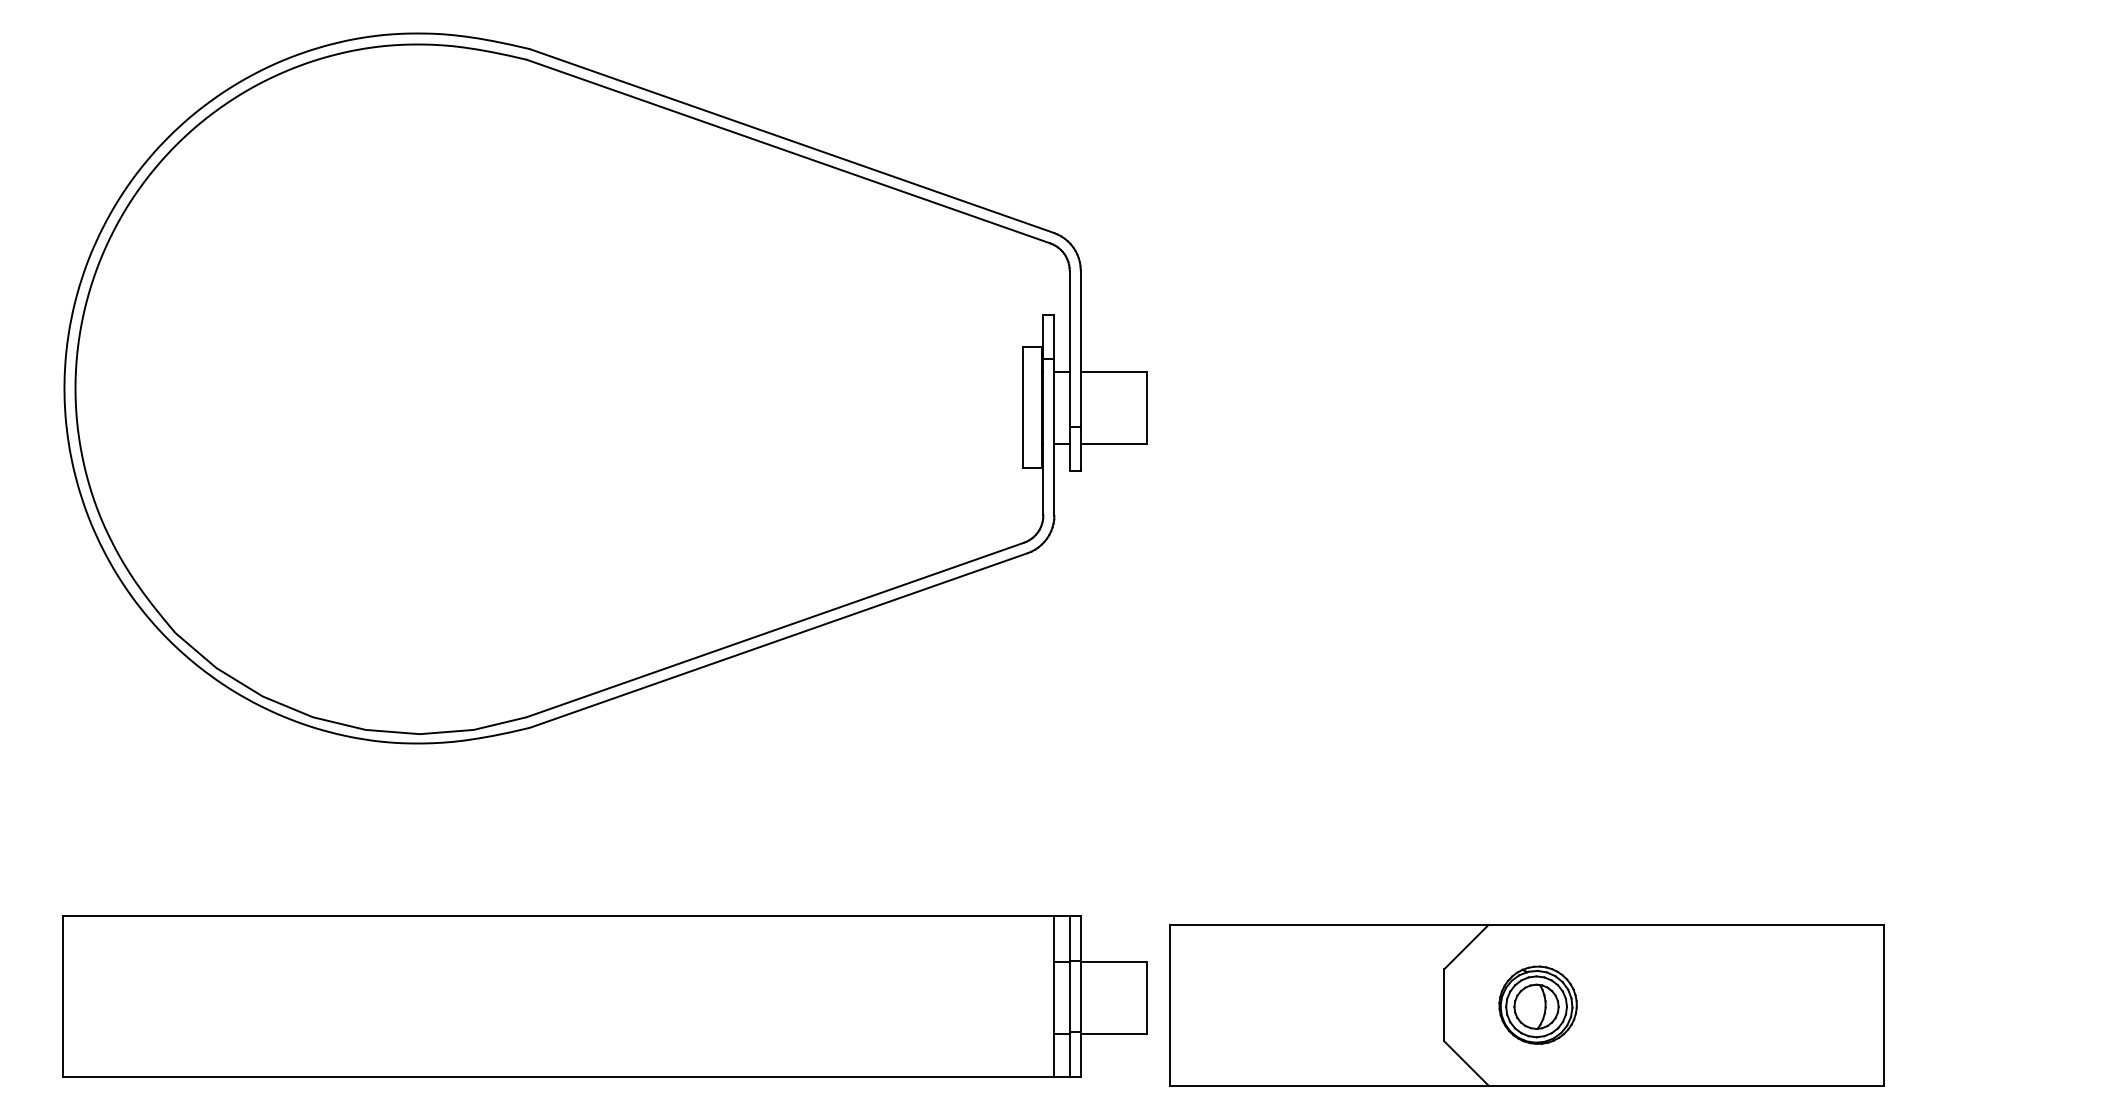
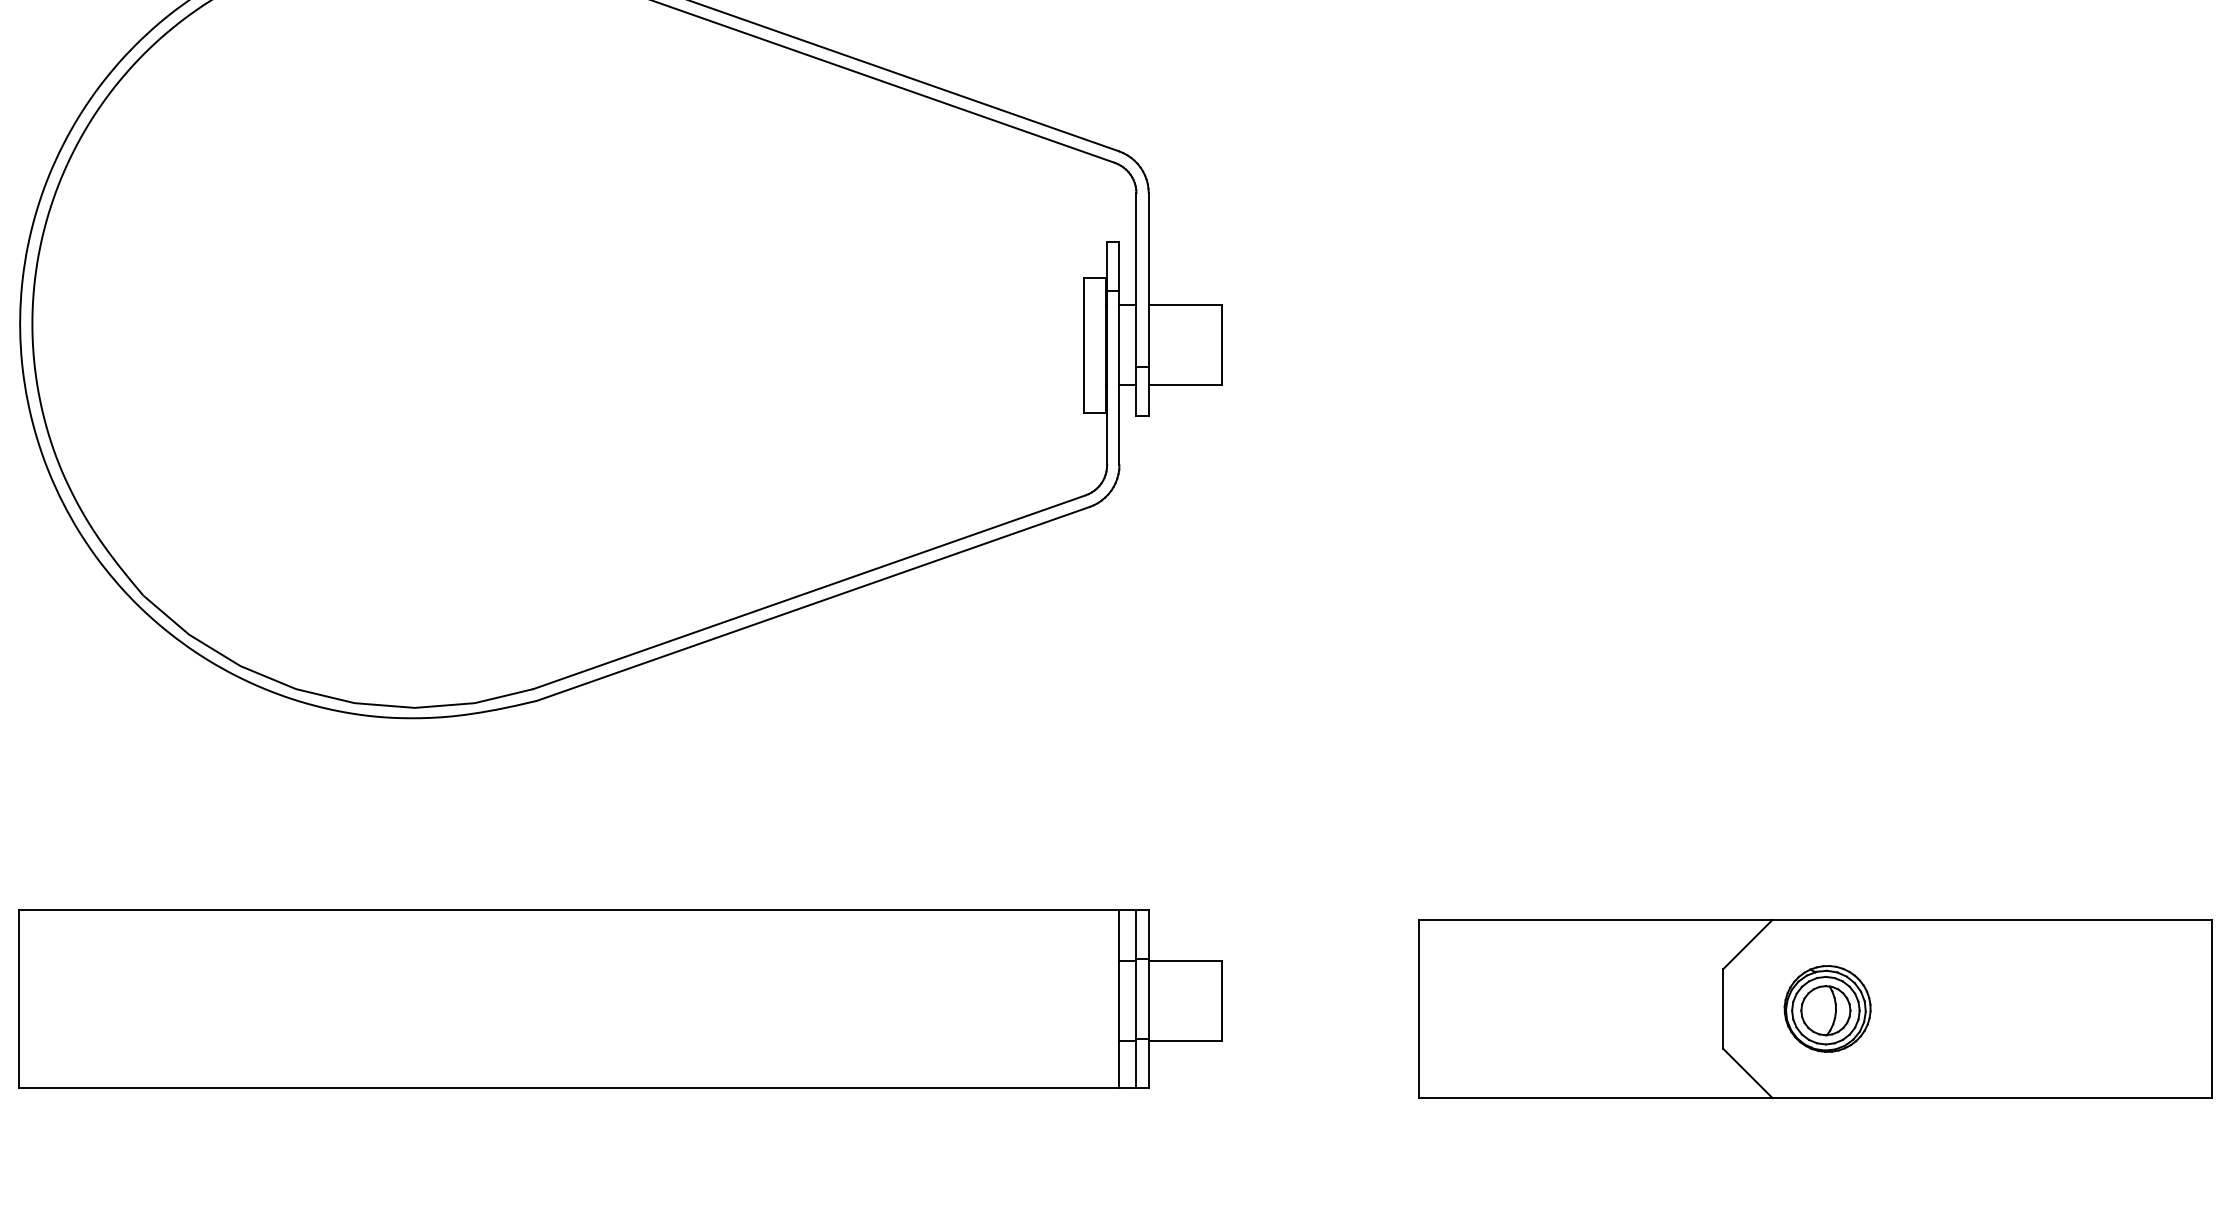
part: (1526, 1005) -> (1814, 1009), moved

